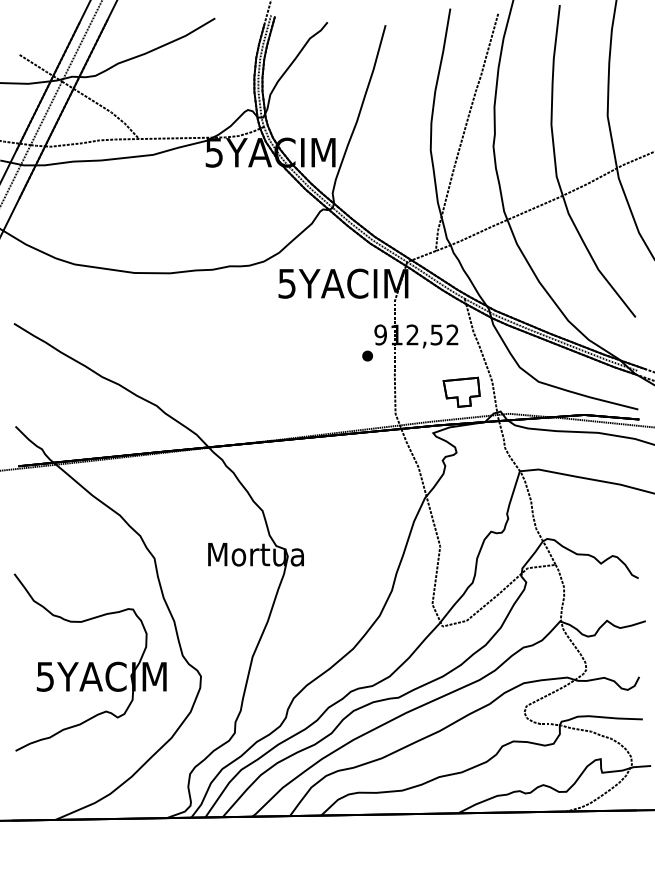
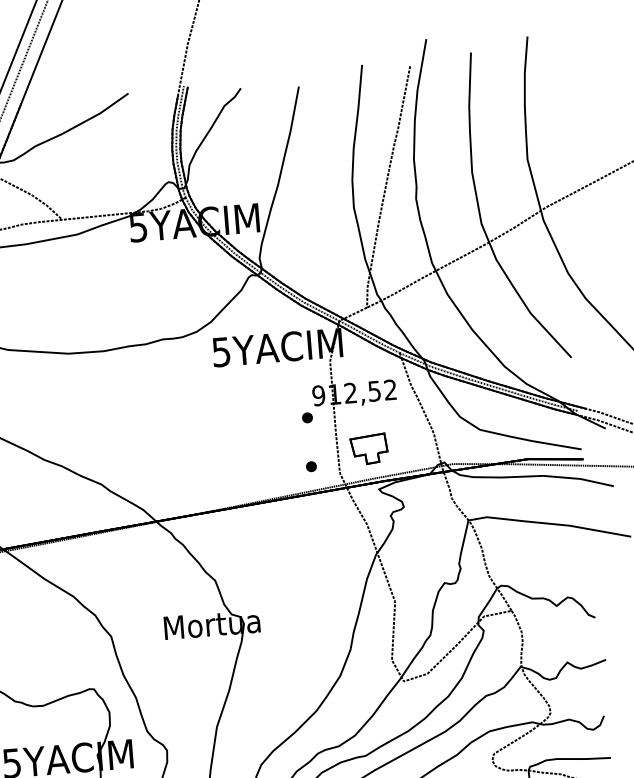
part: (461, 391) -> (369, 448), moved
part: (367, 404) -> (311, 466), added

